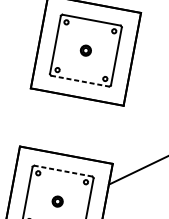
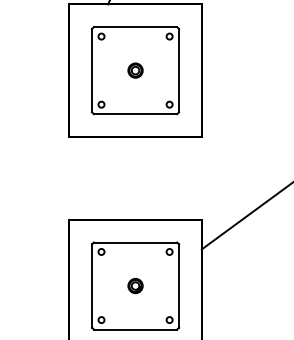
line: (80, 81) -> (135, 114), dashed -> solid
line: (63, 171) -> (135, 242), dashed -> solid

